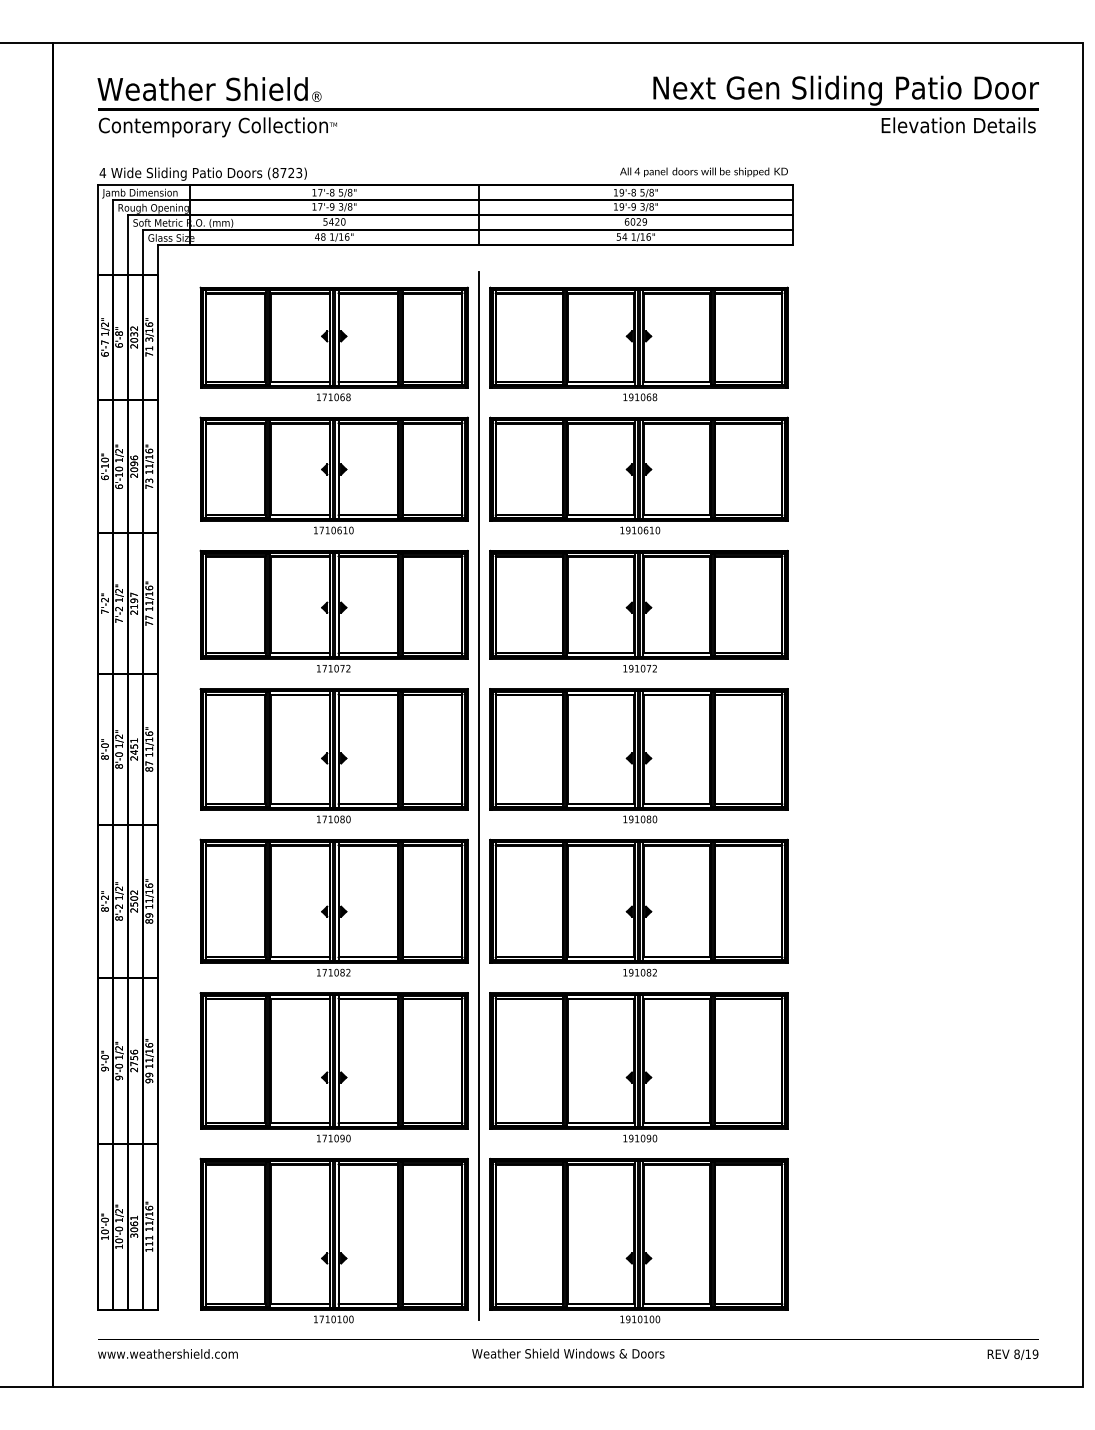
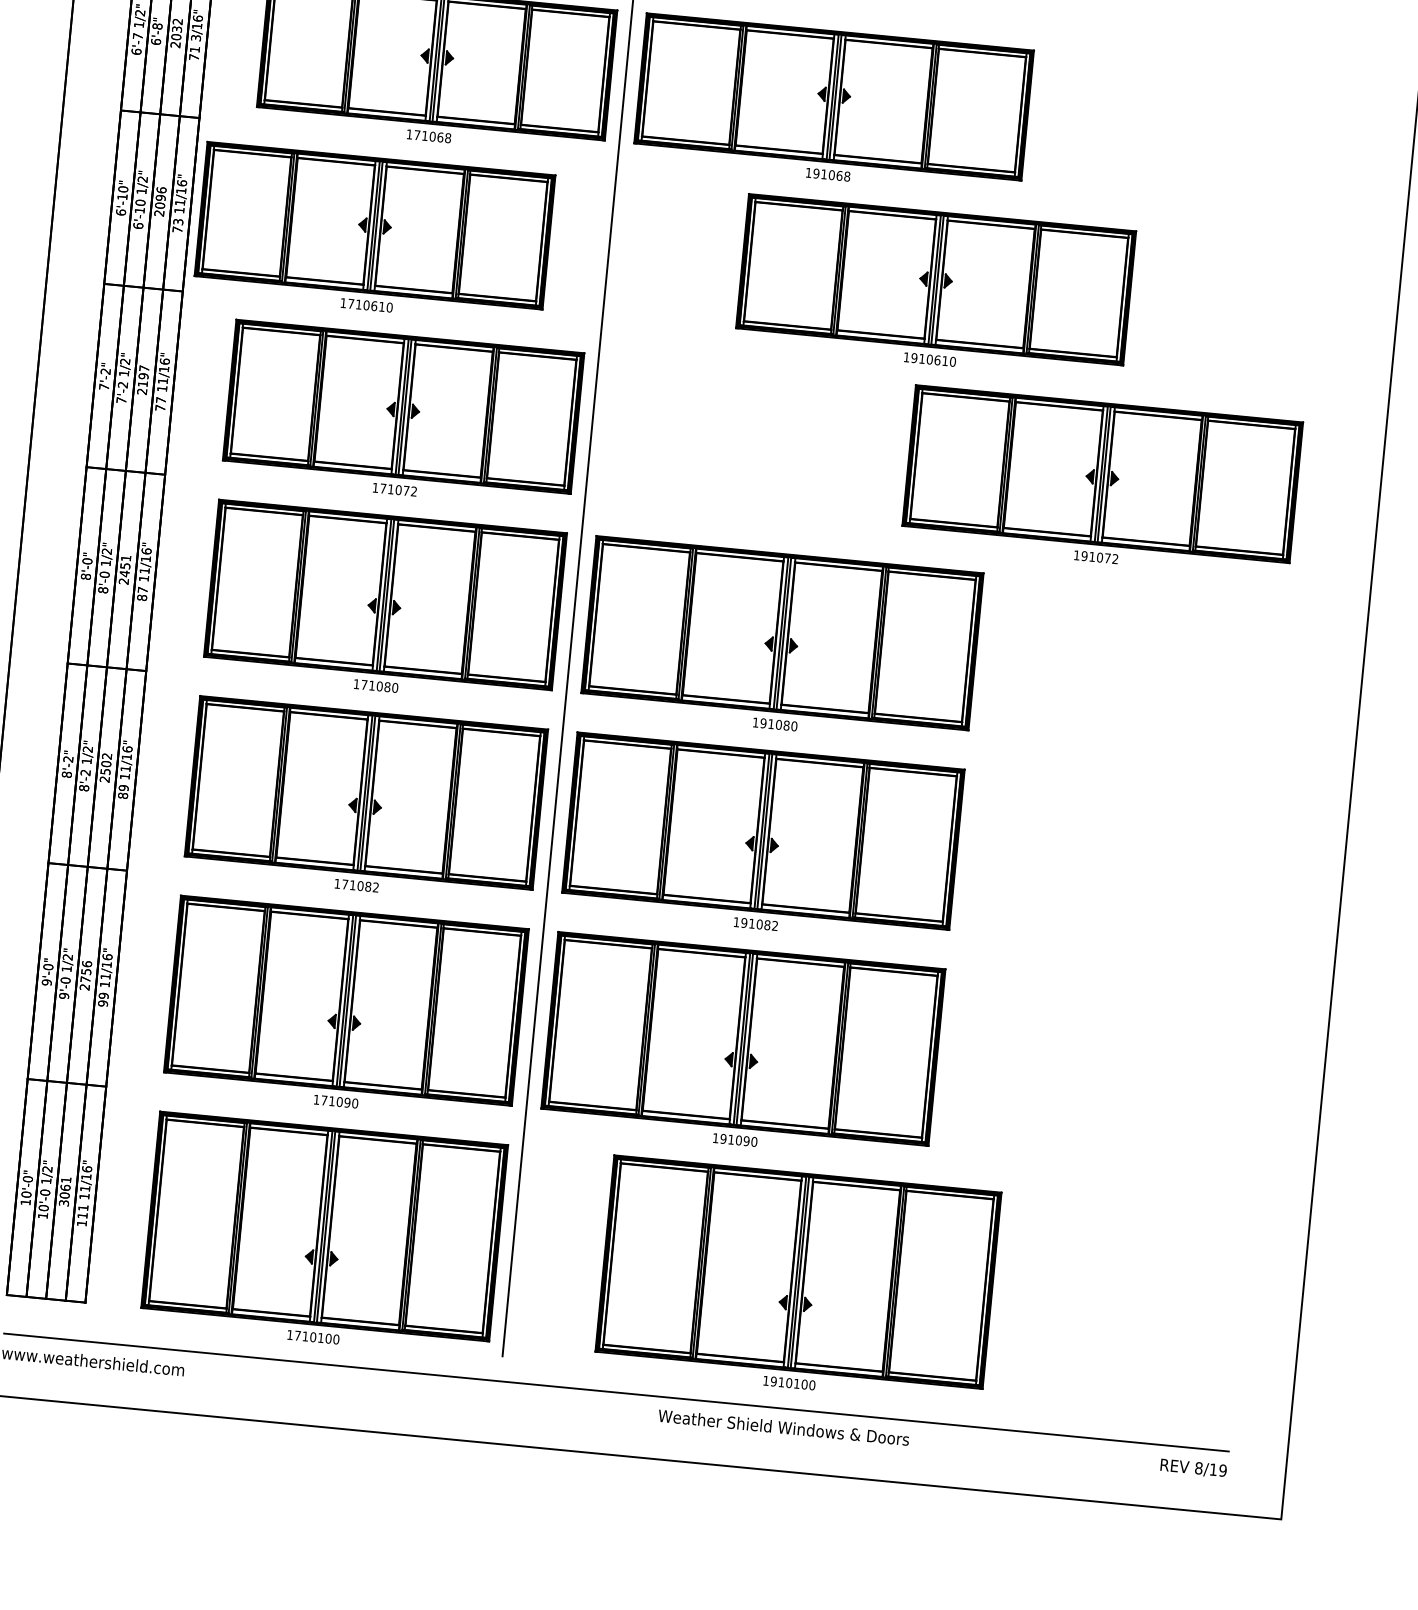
part: (333, 475) -> (373, 233), moved
part: (638, 475) -> (934, 287), moved
part: (638, 610) -> (1101, 481), moved
part: (638, 1240) -> (797, 1280), moved
text: (568, 1353) -> (784, 1427), moved

